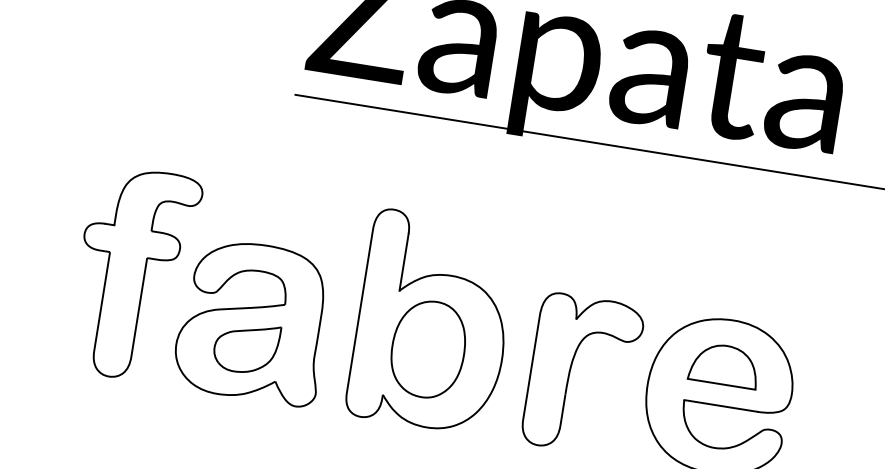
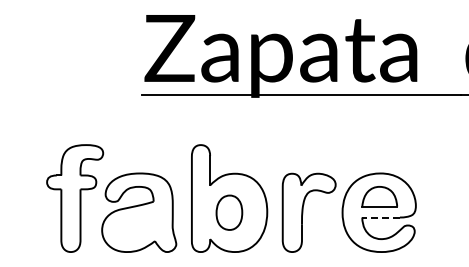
part: (246, 347) -> (137, 226), removed
part: (428, 349) -> (229, 212), size x0.7
line: (721, 406) -> (381, 217), solid -> dashed

